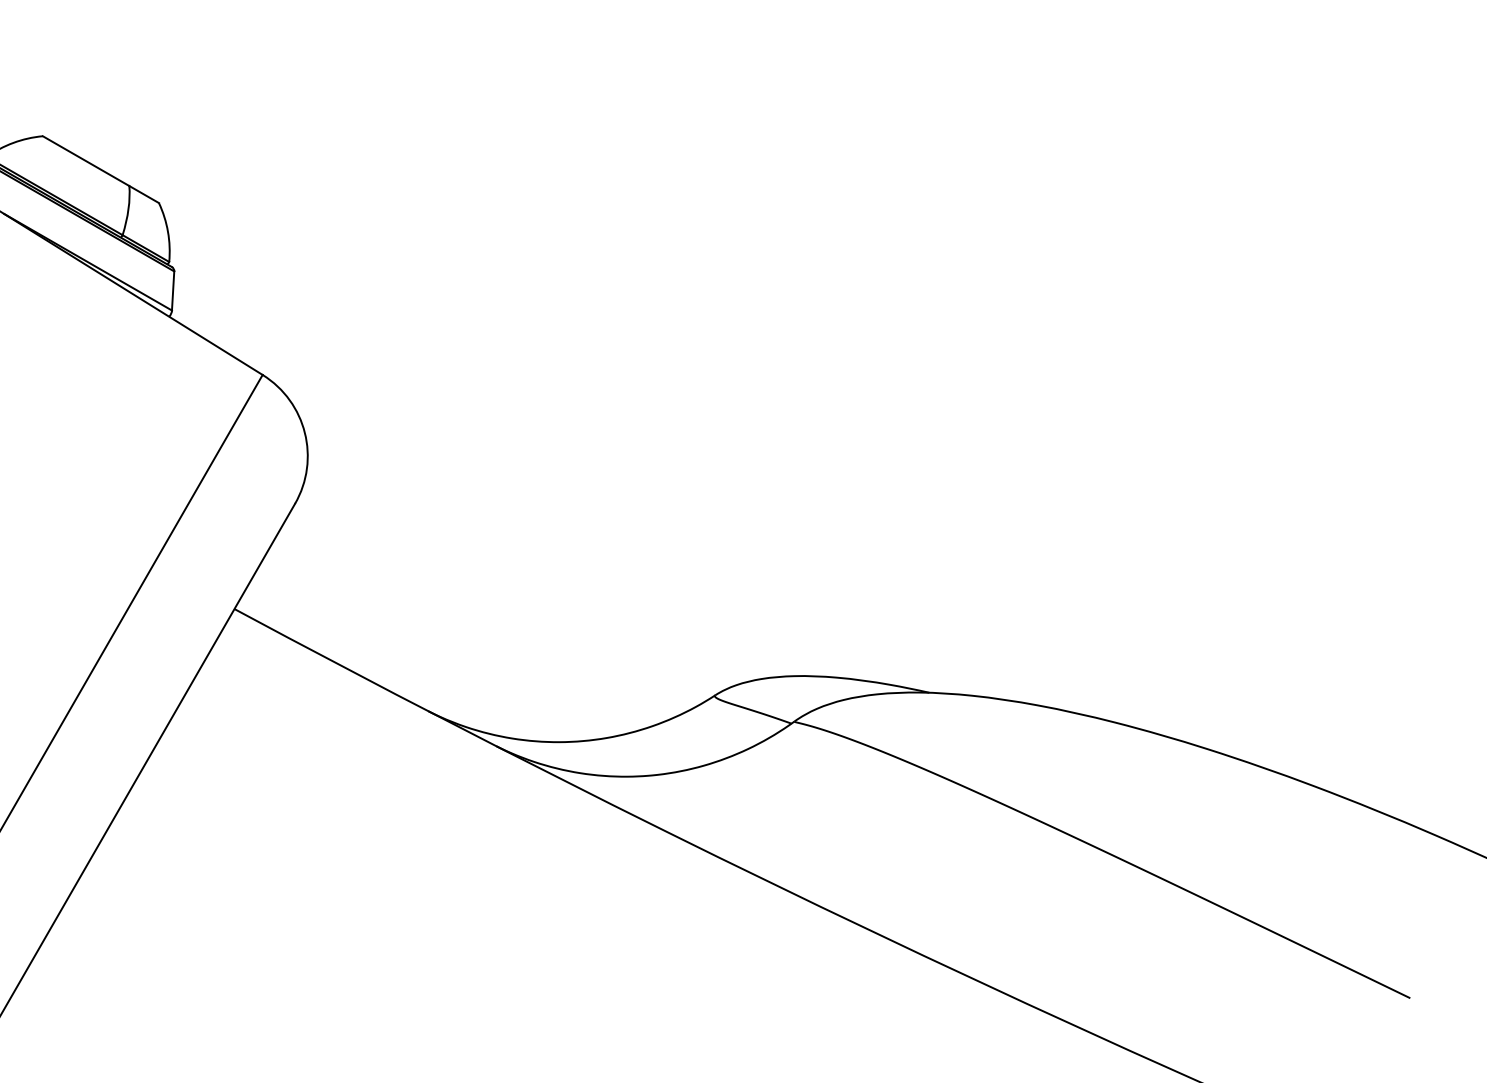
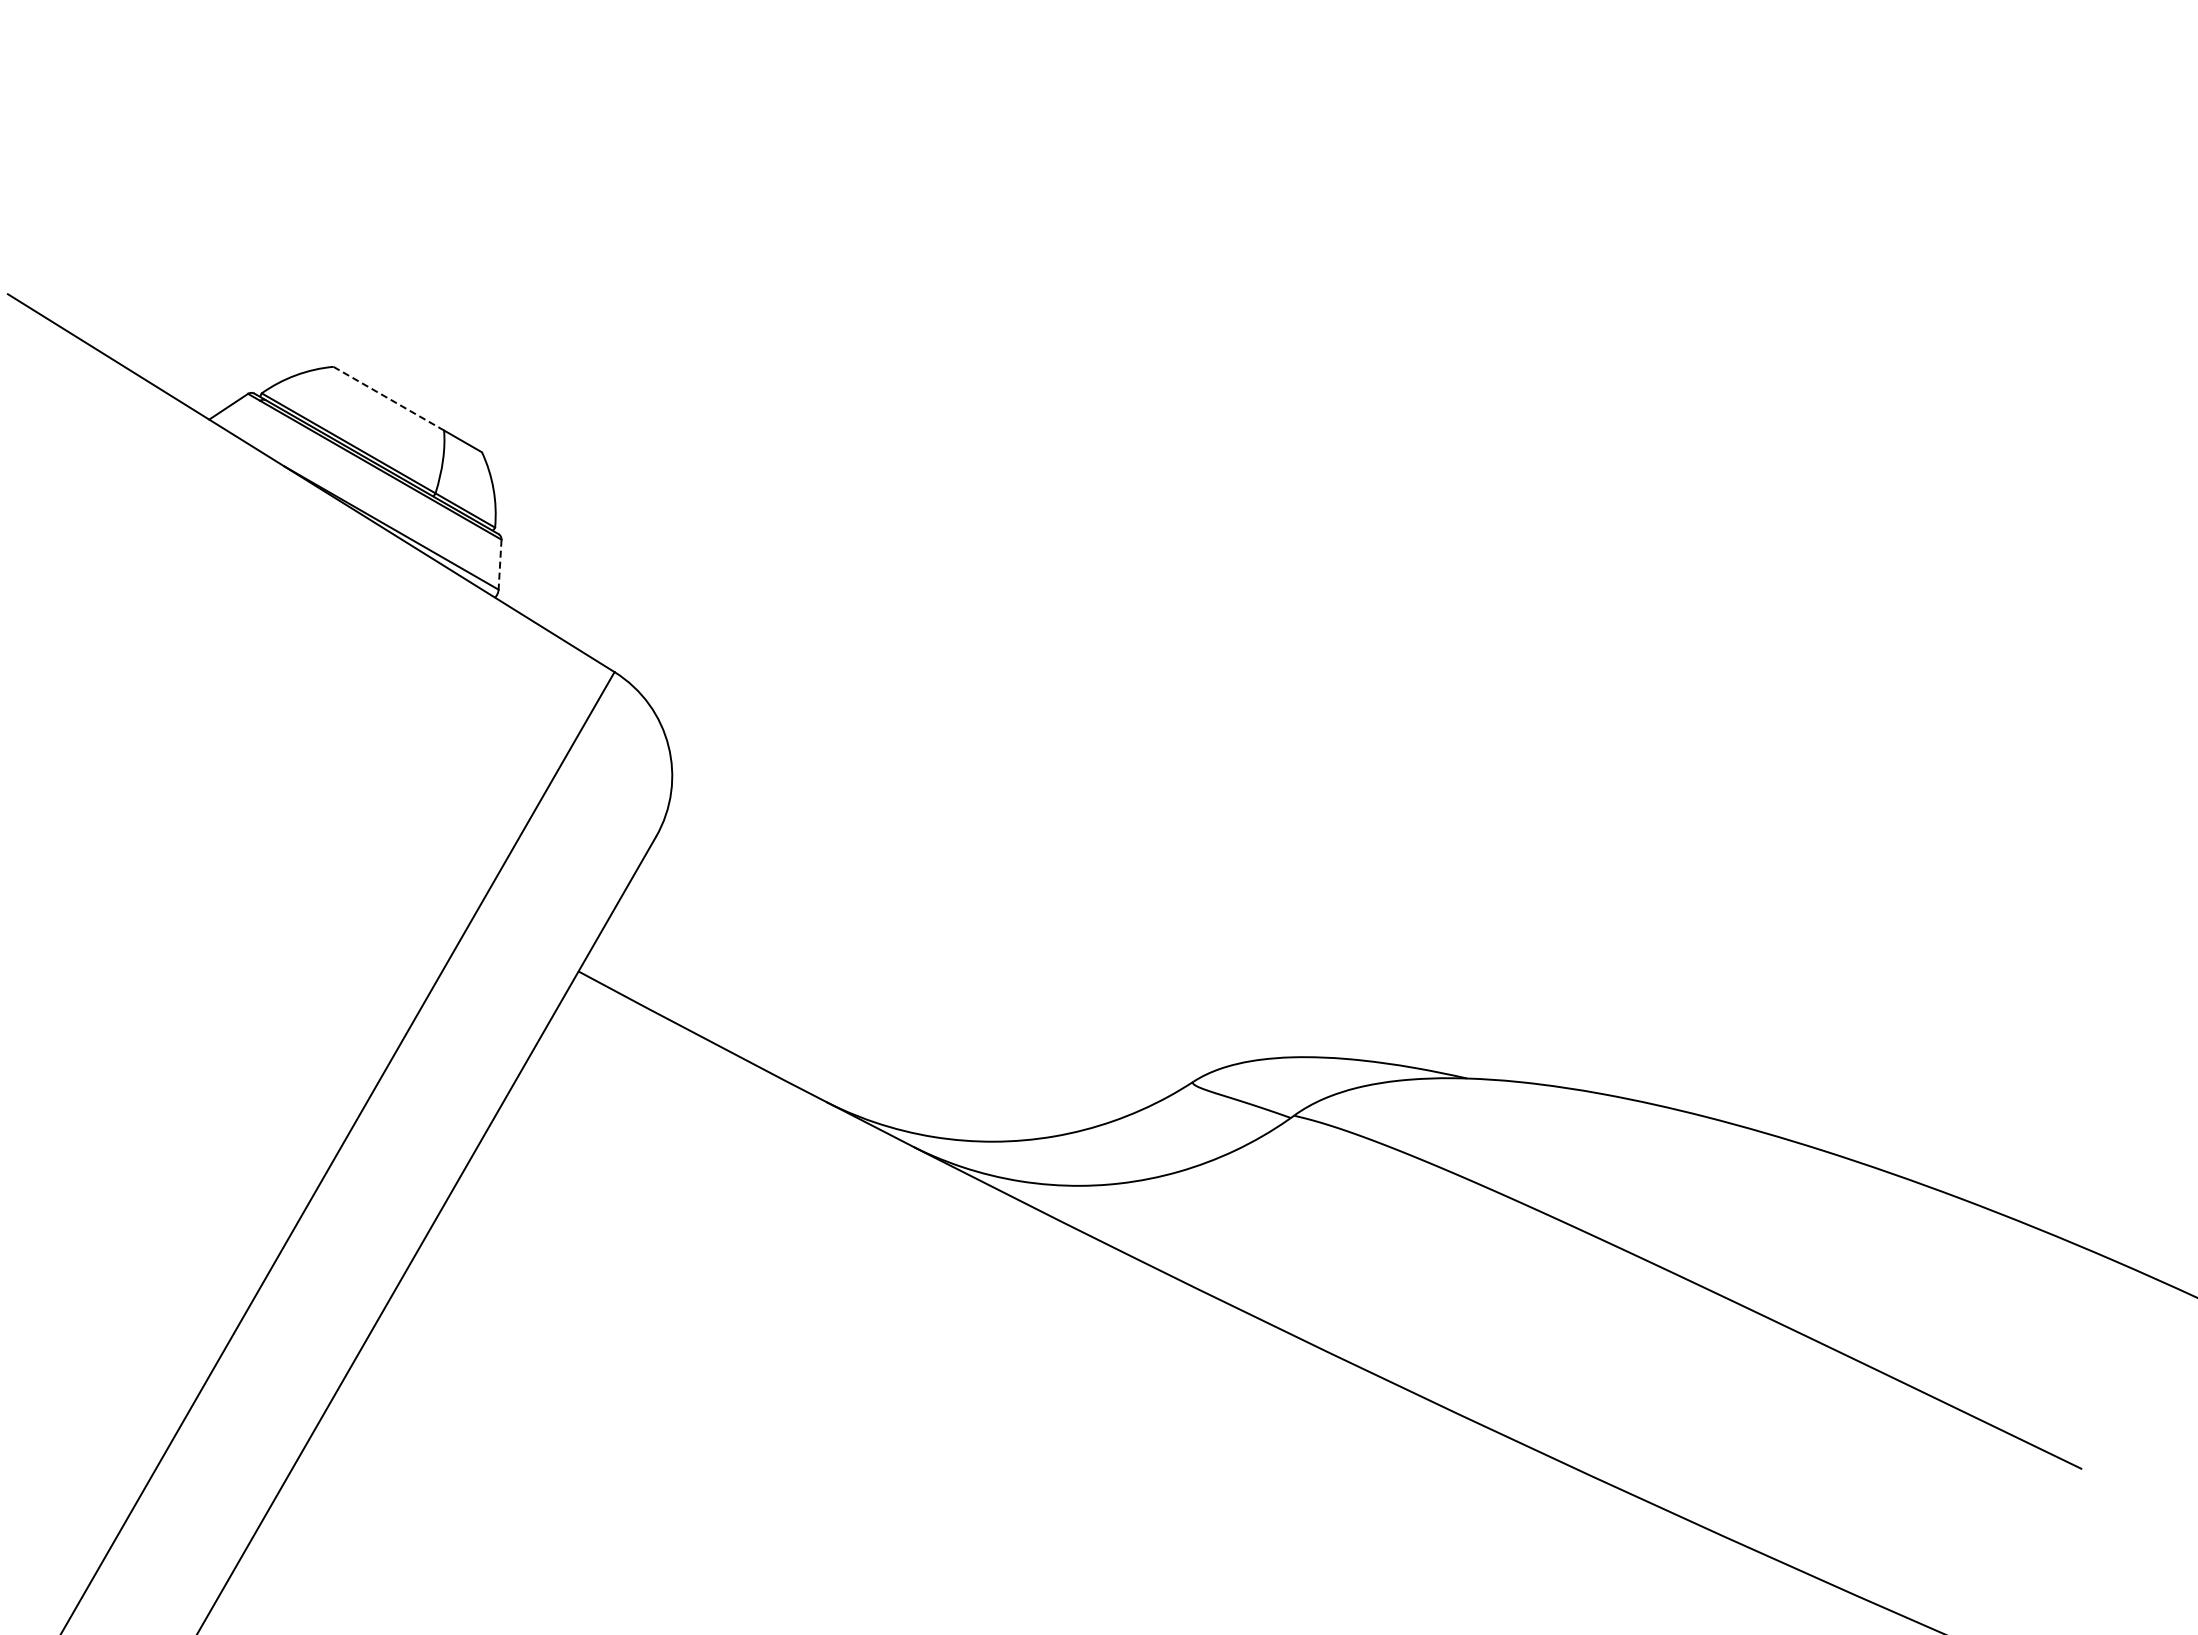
line: (85, 160) -> (388, 398), solid -> dashed
line: (173, 291) -> (500, 565), solid -> dashed

